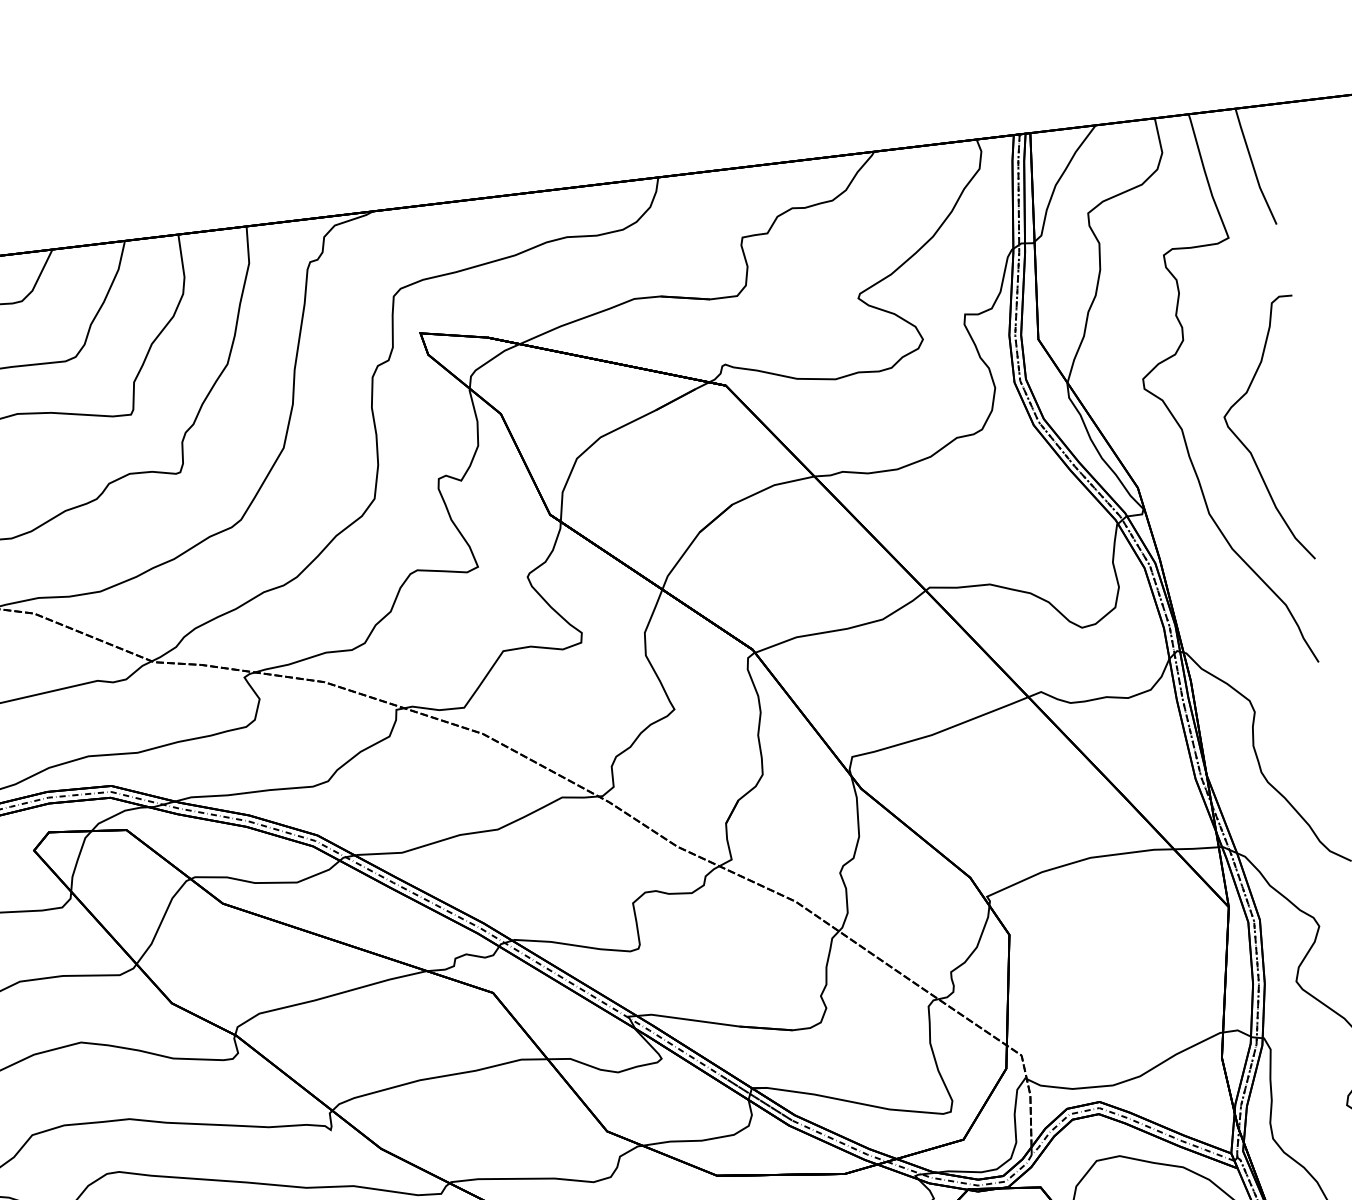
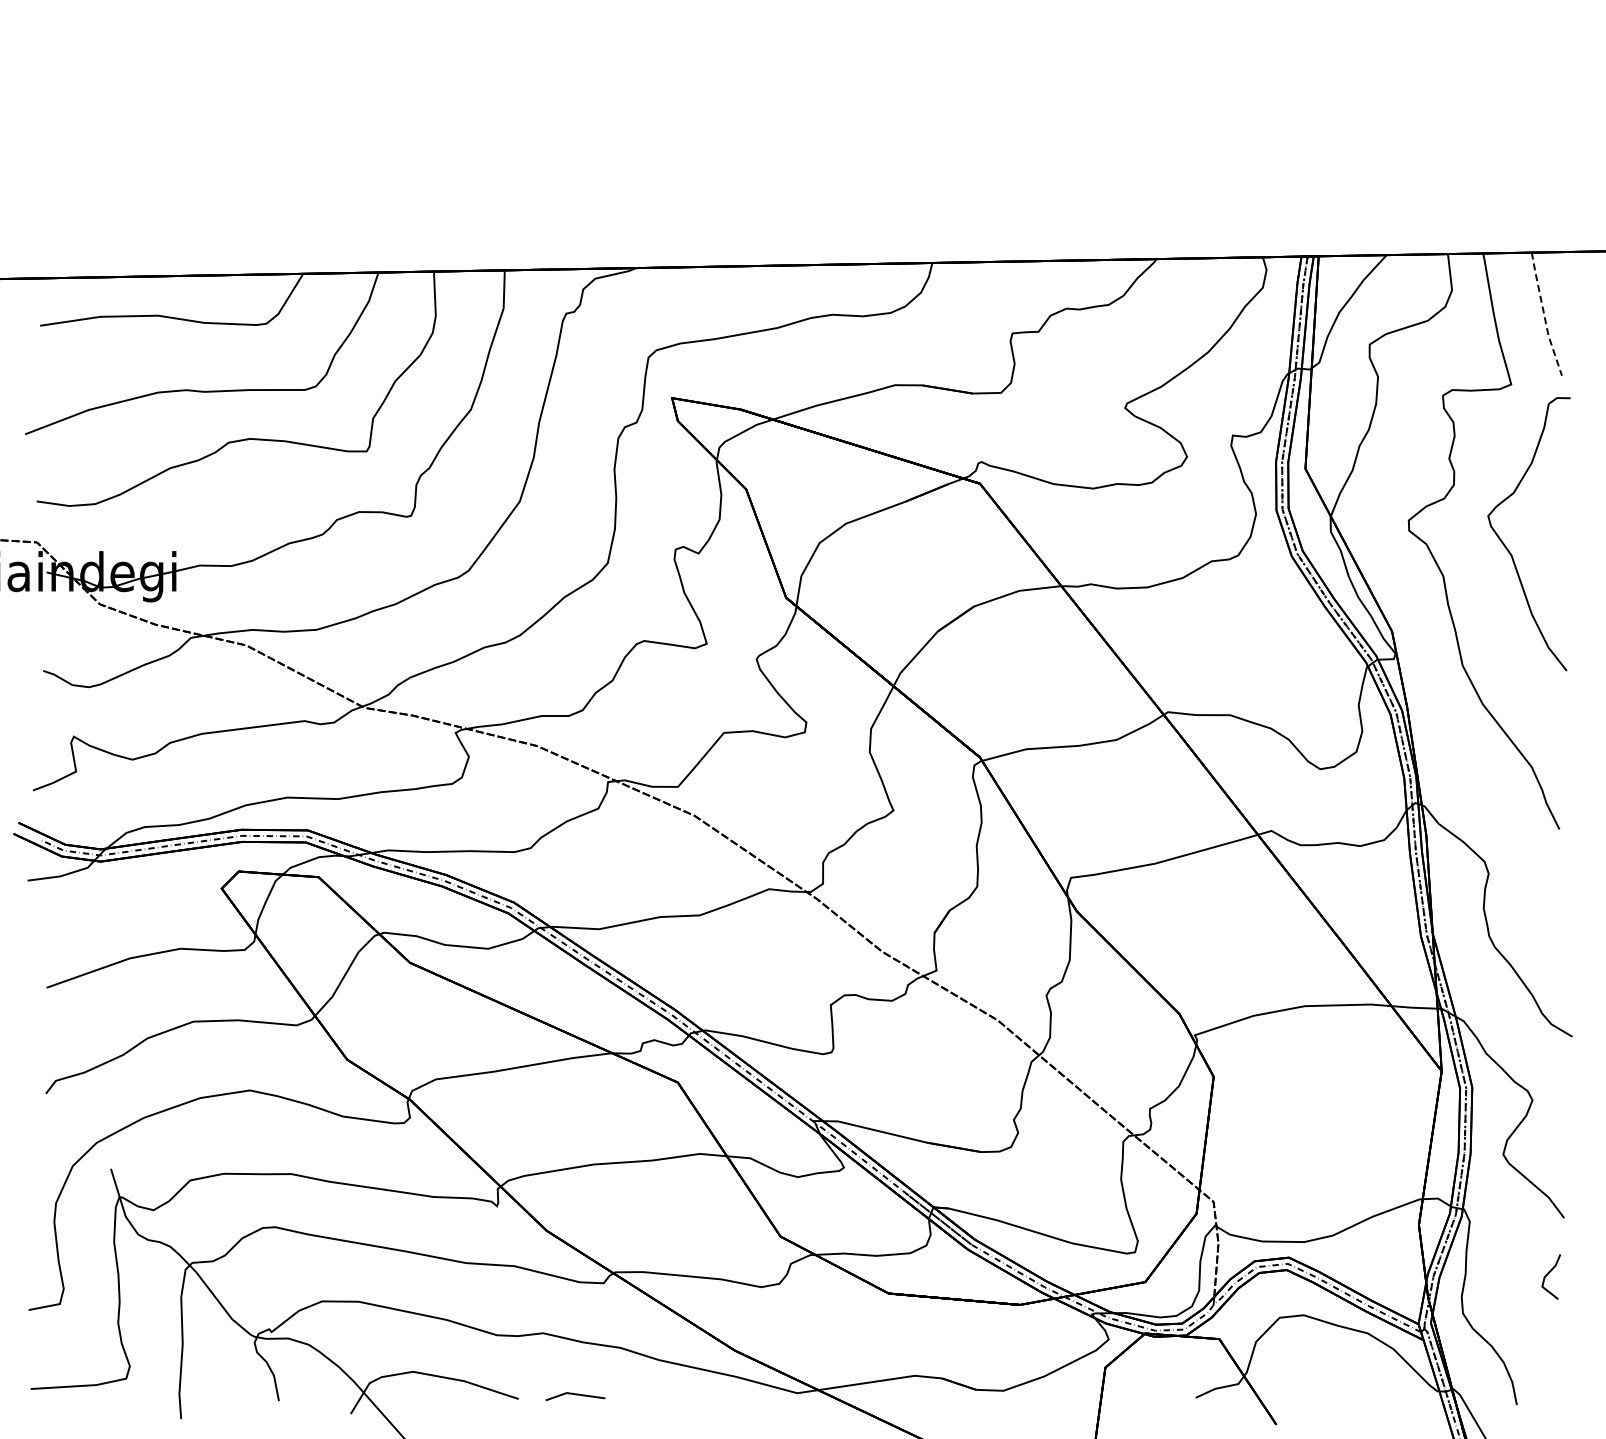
line: (1253, 167) -> (1544, 314), solid -> dashed
curve: (1246, 445) -> (1507, 547), moved

